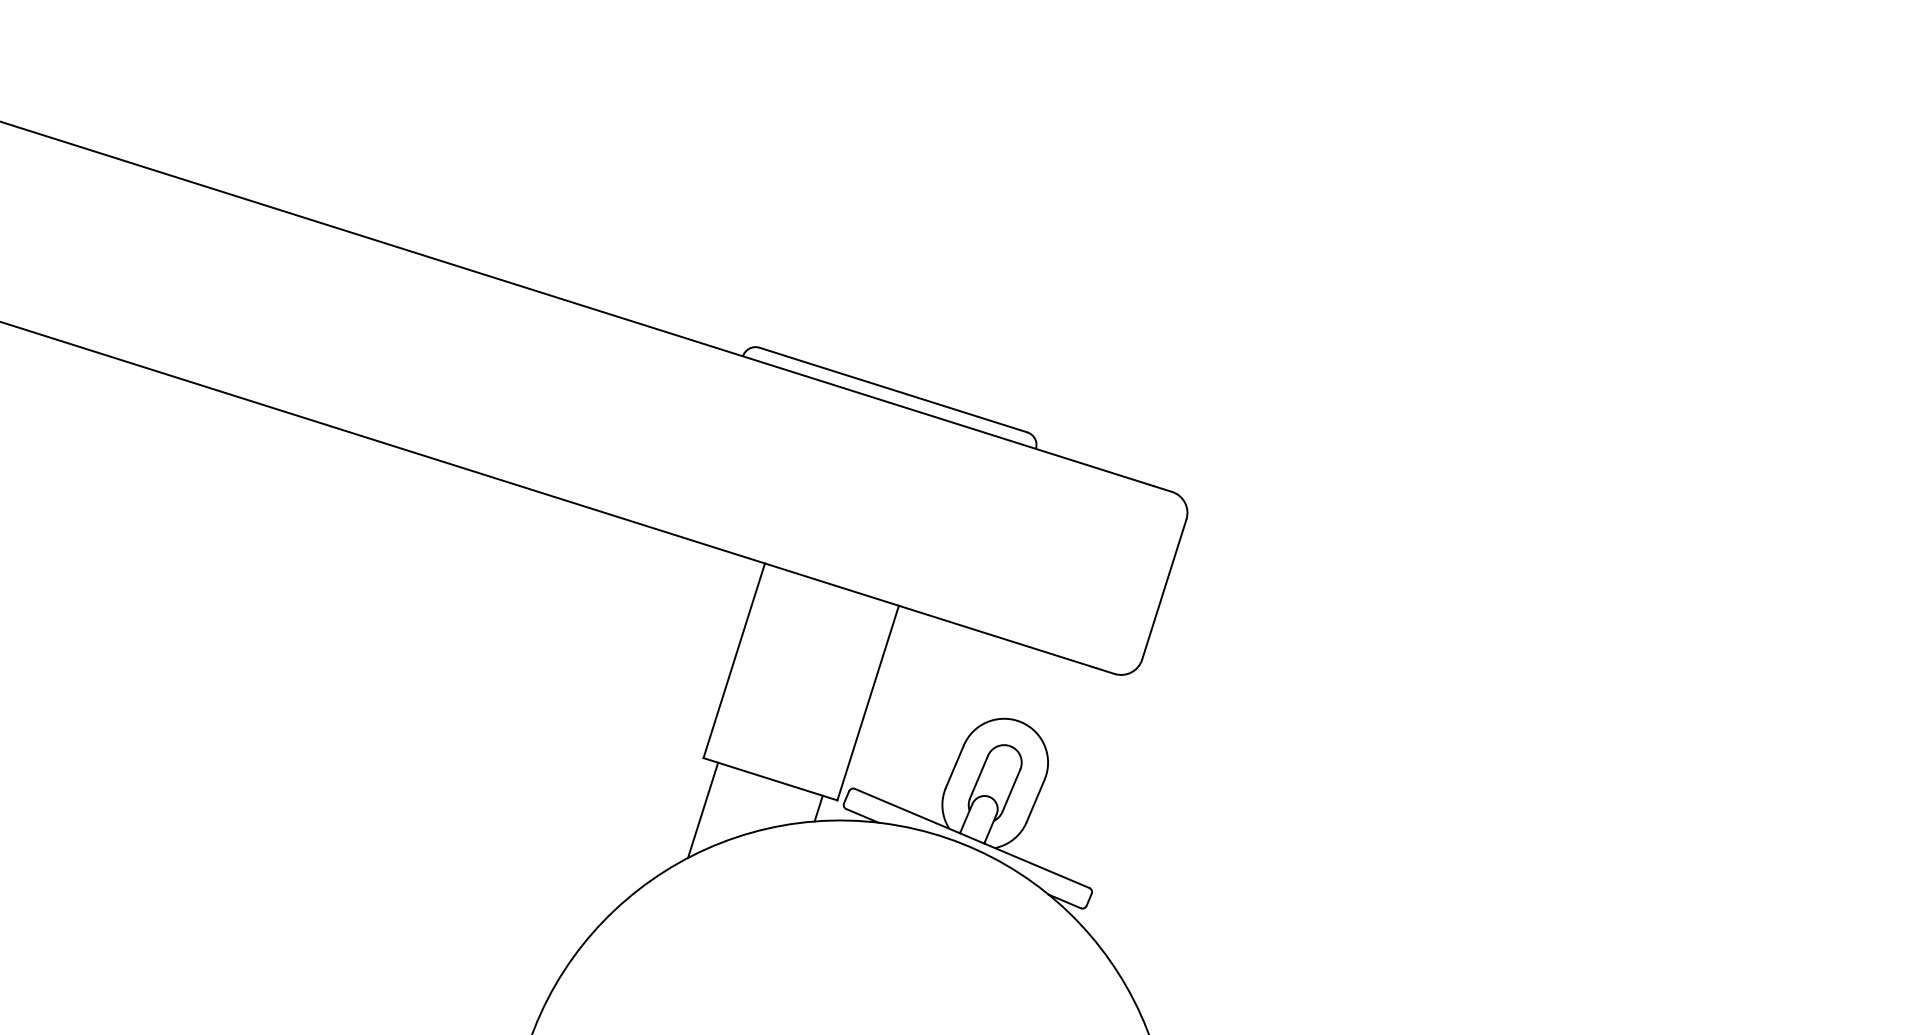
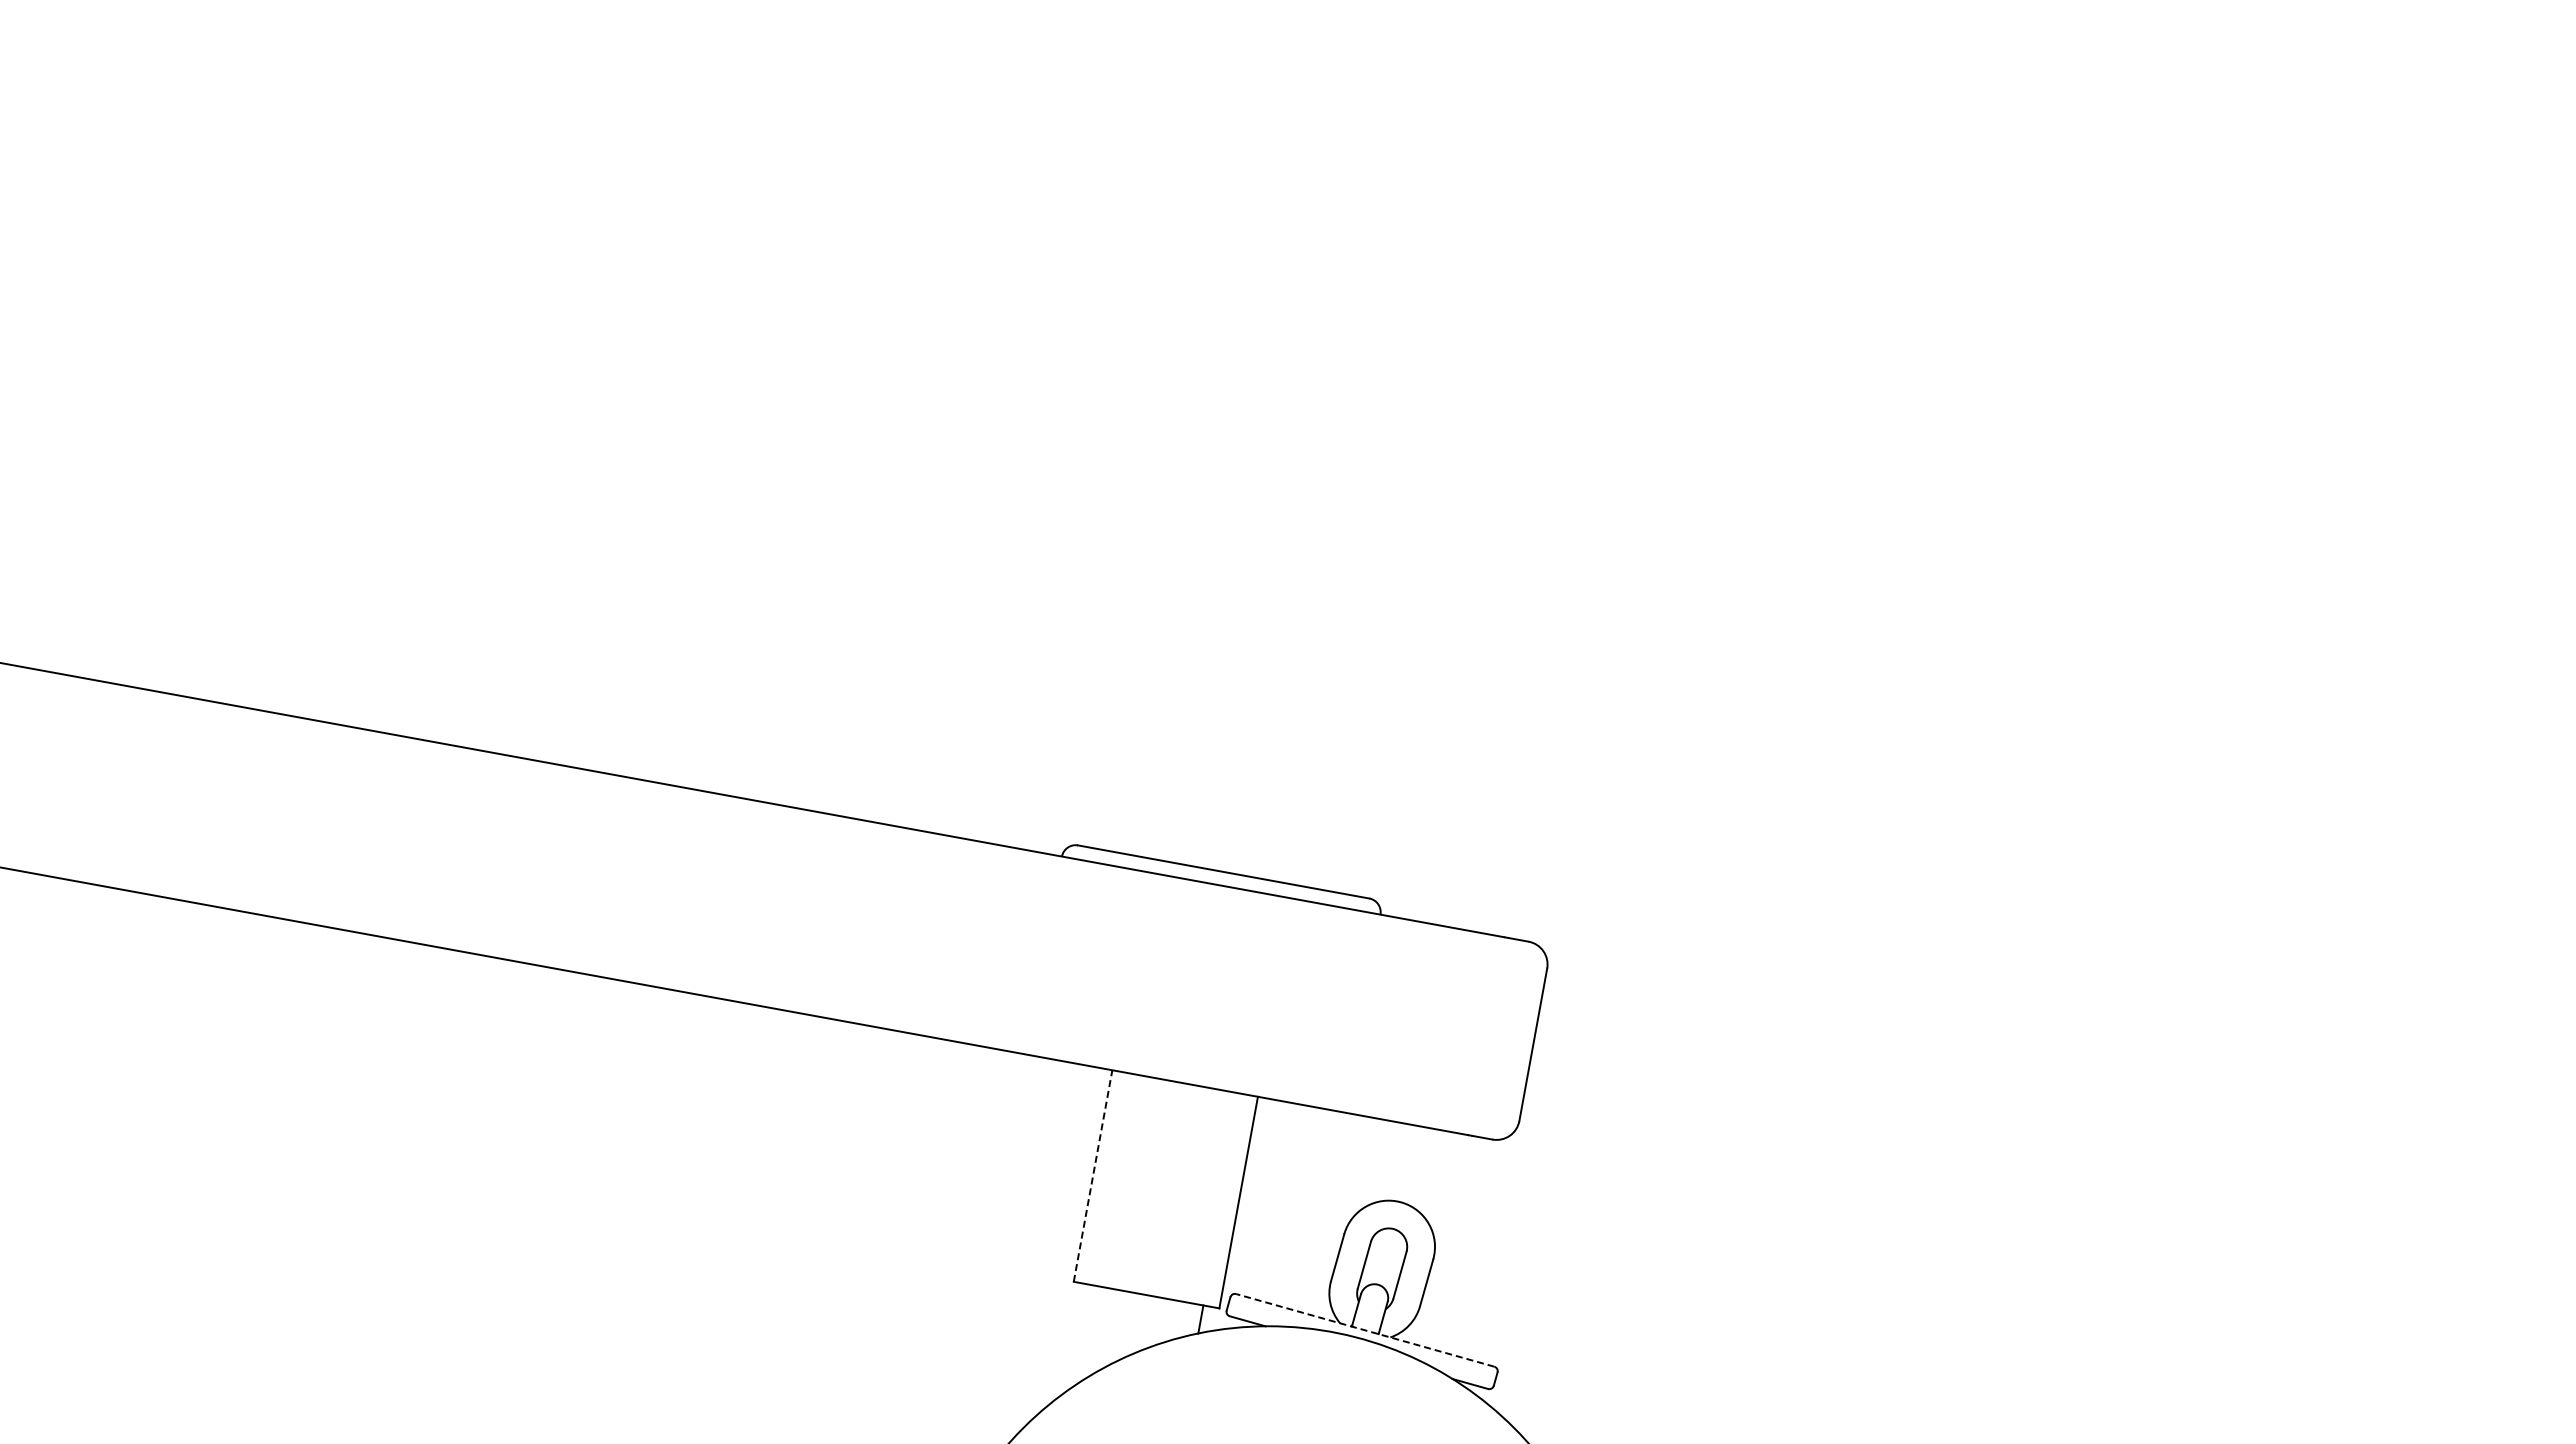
line: (734, 661) -> (1093, 1176), solid -> dashed
line: (702, 810) -> (1079, 1336), removed
line: (971, 838) -> (1364, 1330), solid -> dashed

